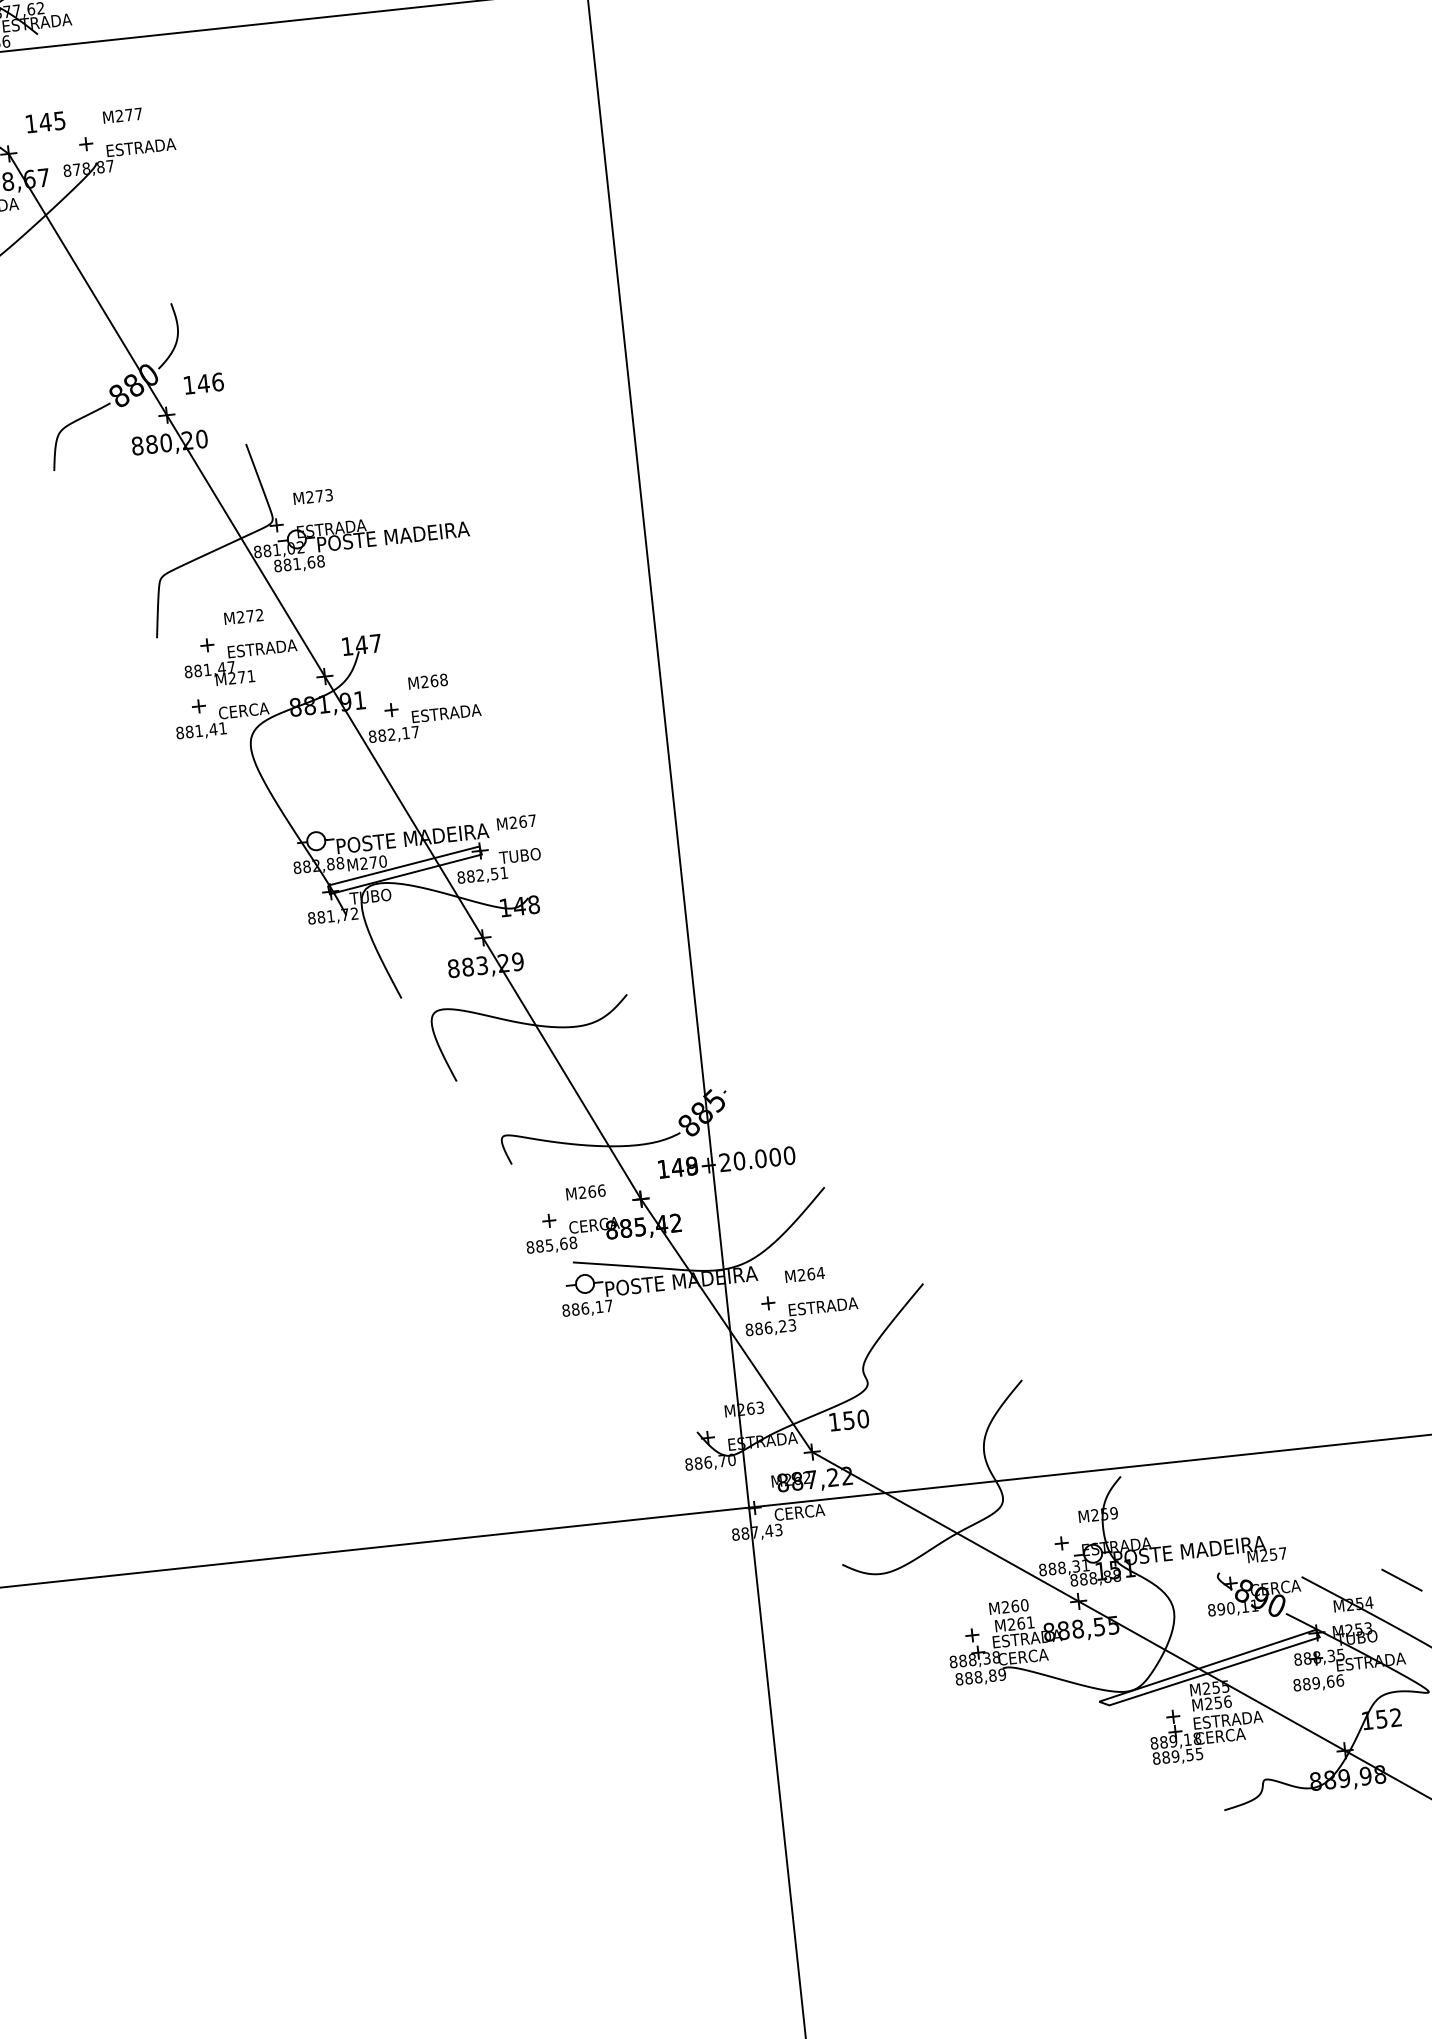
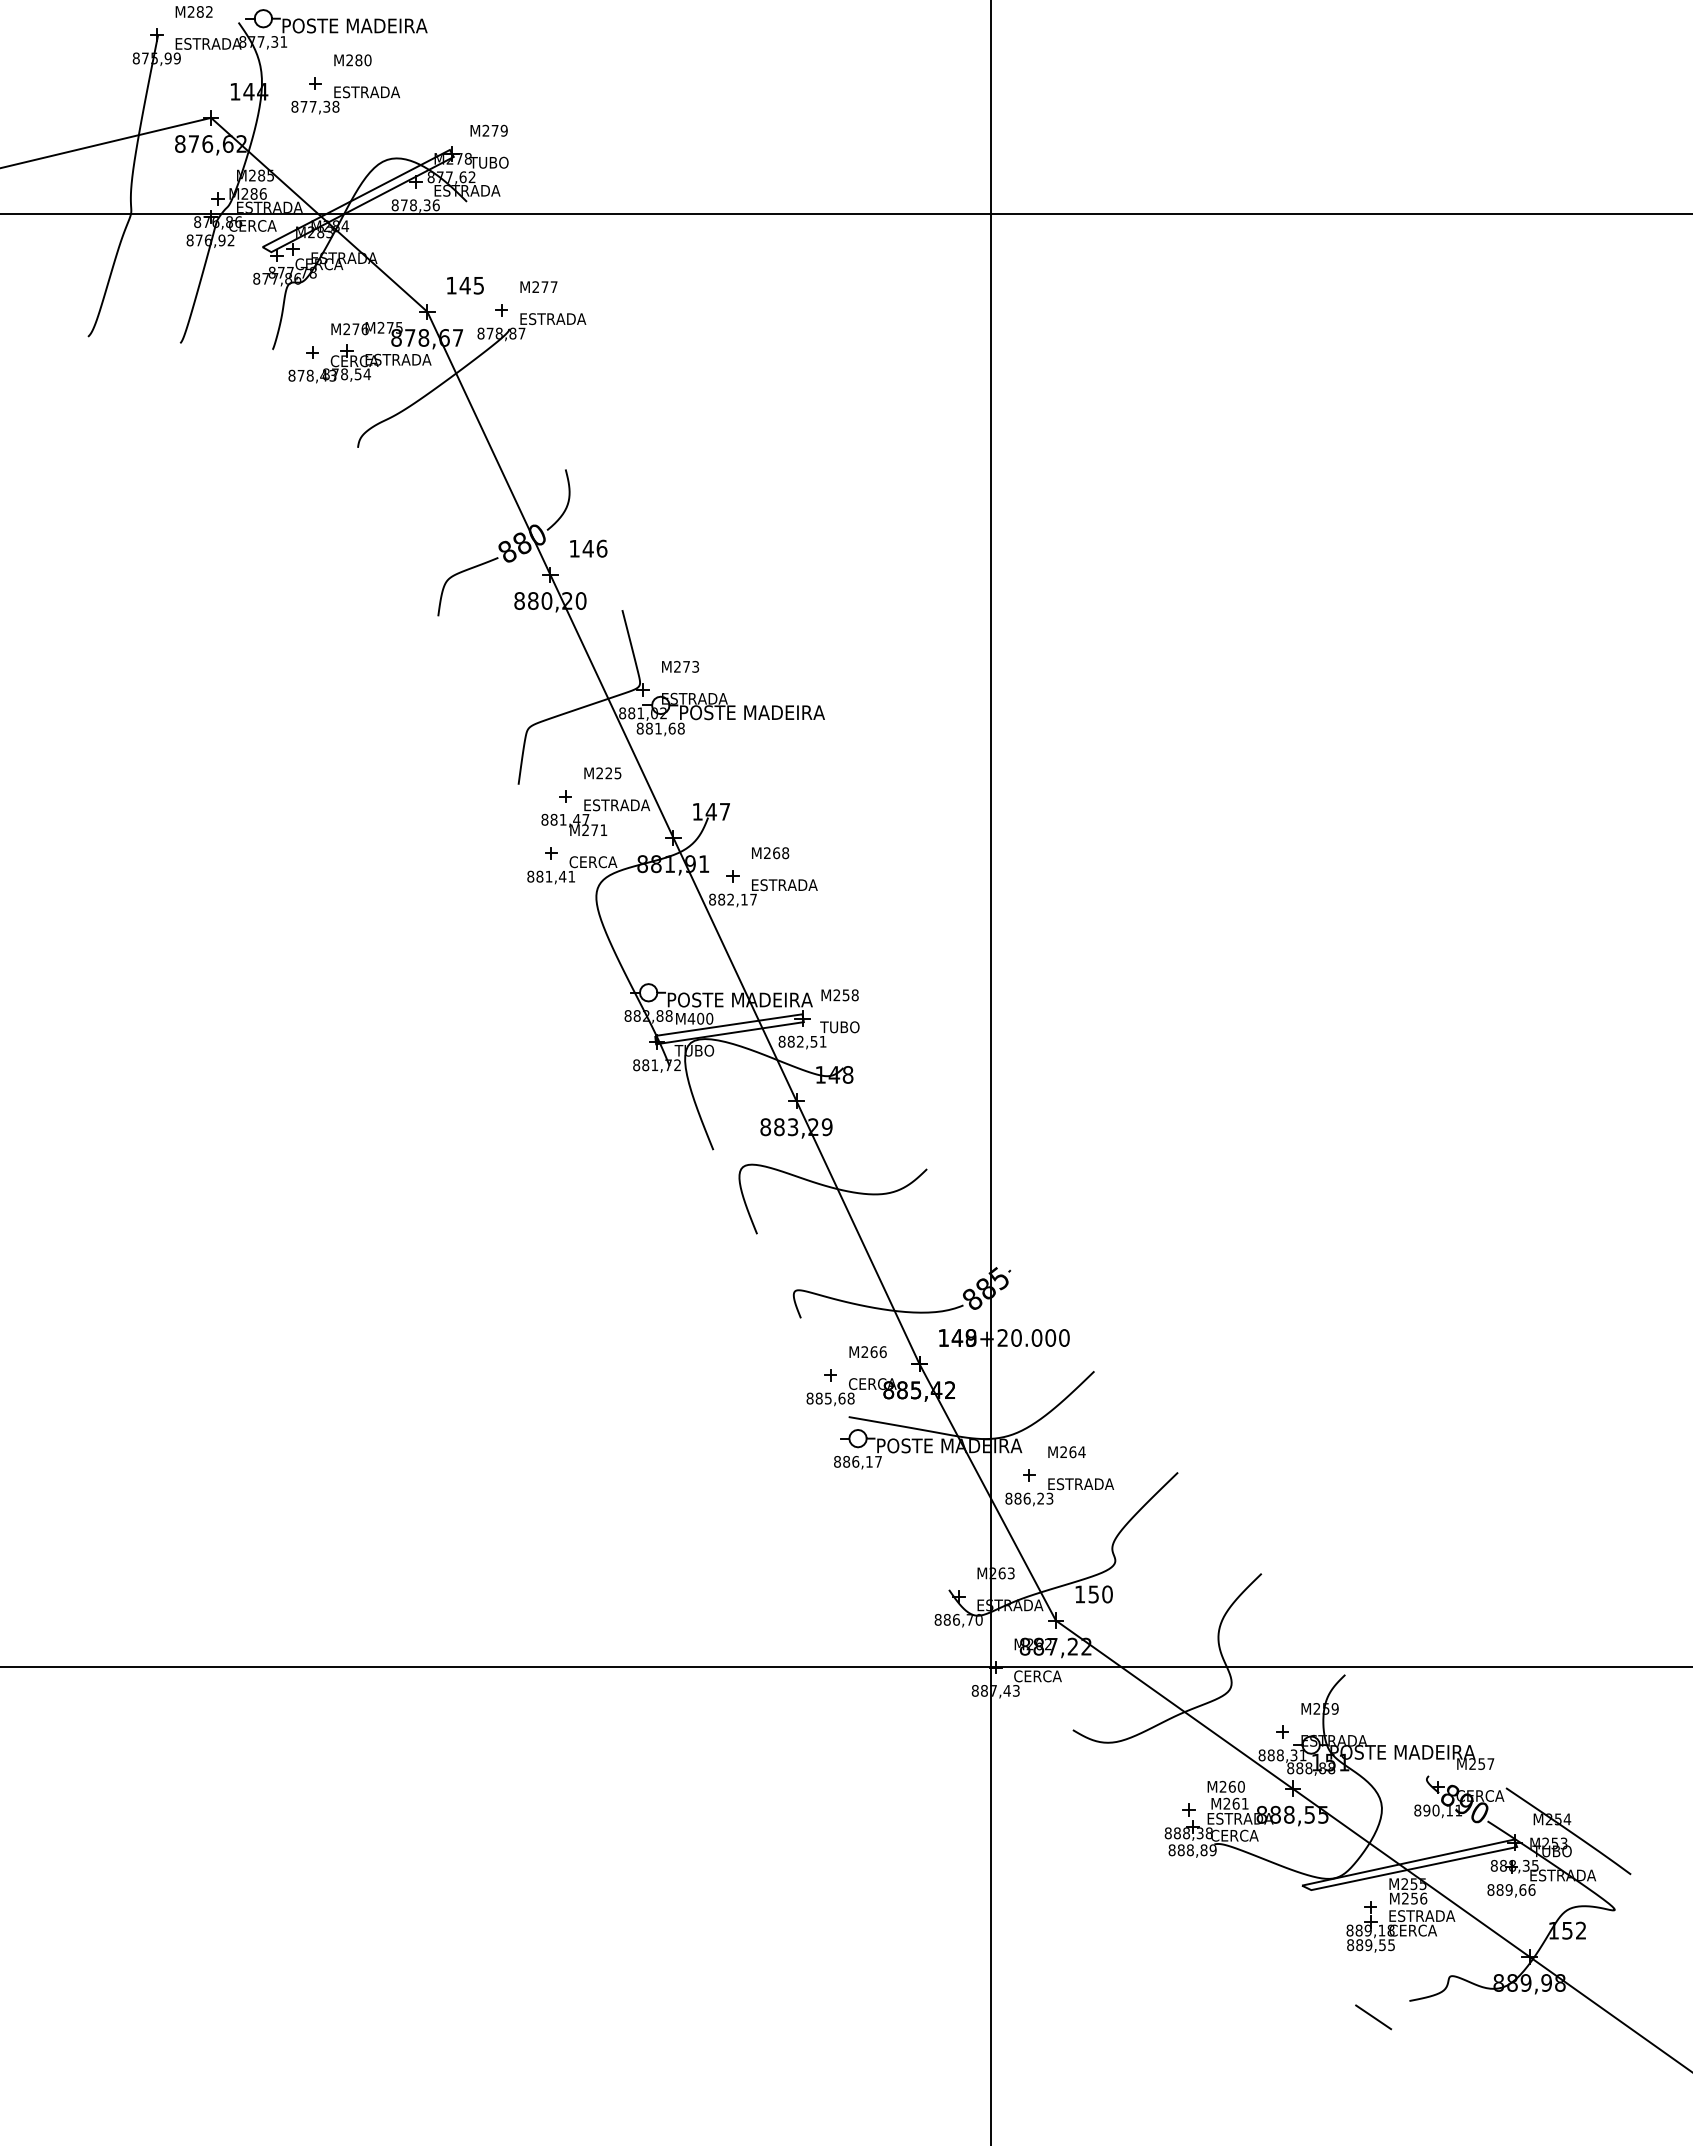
text: (255, 615) -> (613, 773), M272 -> M225
text: (527, 821) -> (850, 995), M267 -> M258
text: (368, 862) -> (695, 1018), M270 -> M400
line: (1401, 1580) -> (1373, 2017), moved

